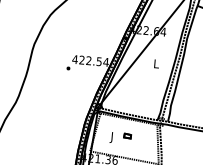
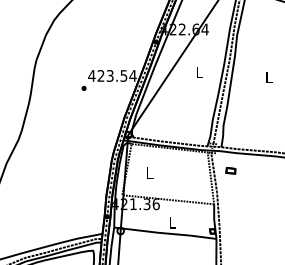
text: (88, 60) -> (109, 75), 422.54 -> 423.54
part: (127, 135) -> (230, 170), moved
text: (112, 137) -> (149, 174), J -> L

